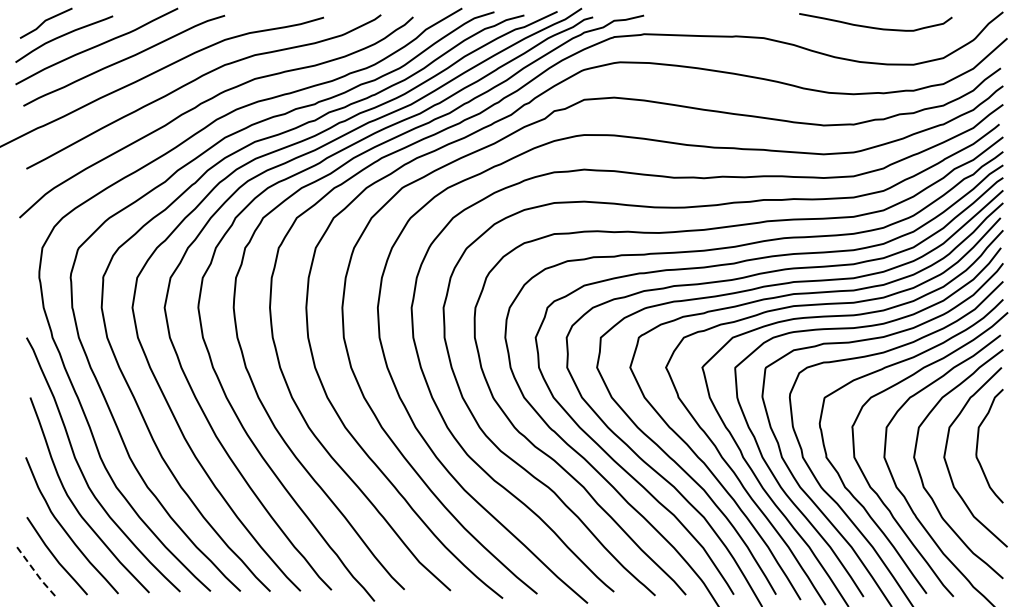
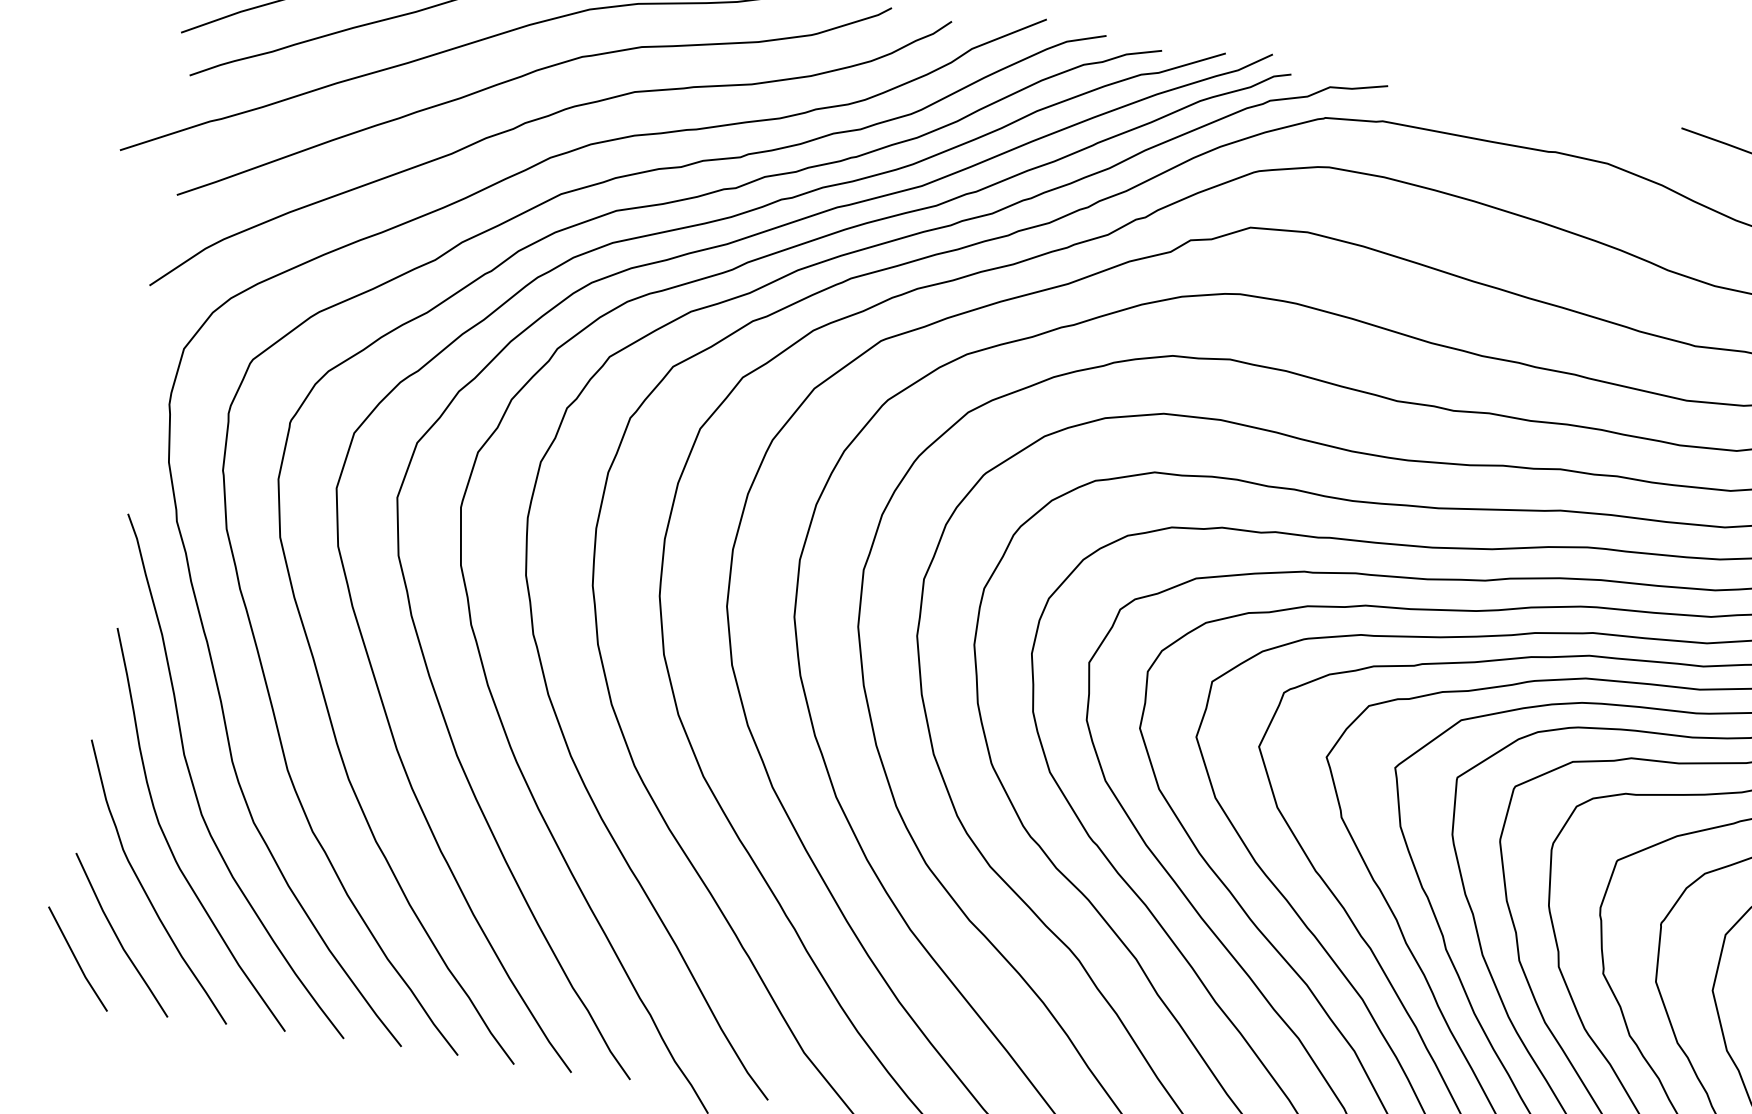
line: (36, 573) -> (77, 962), dashed -> solid

